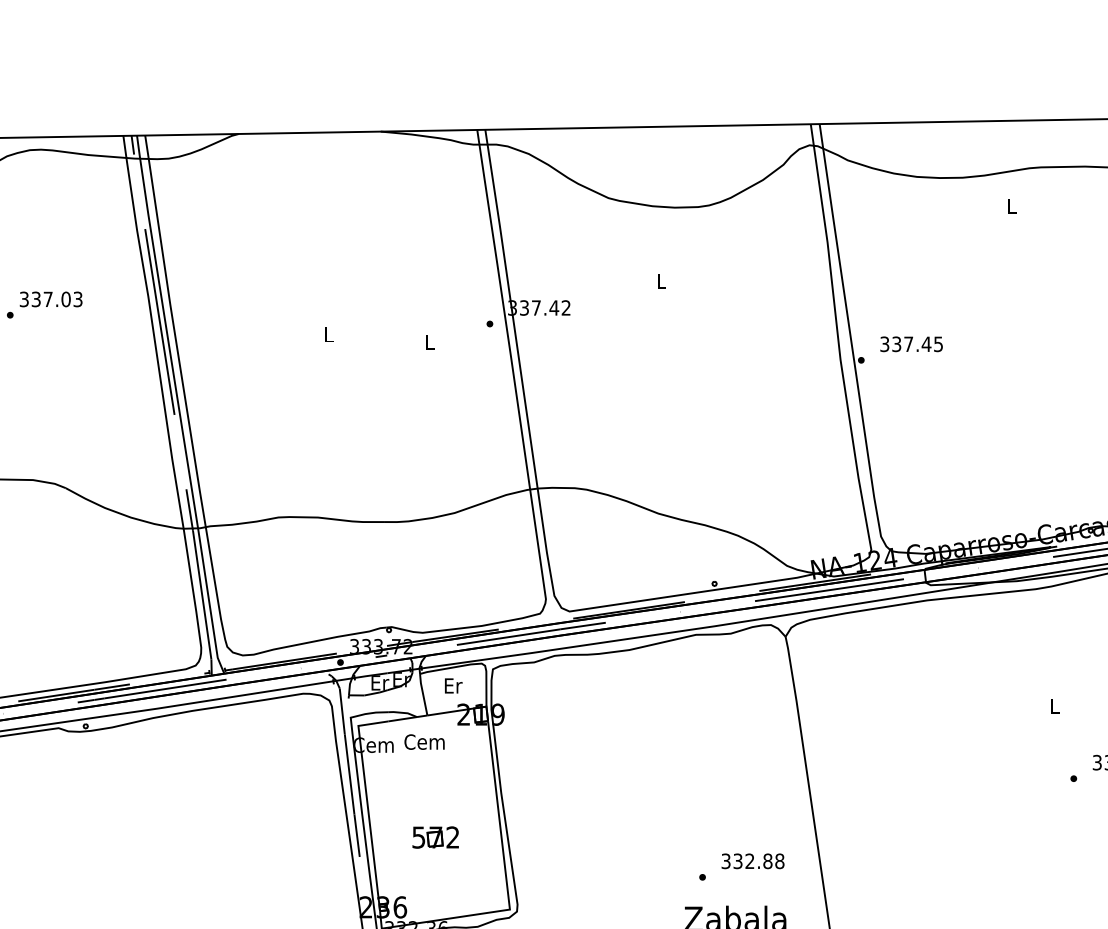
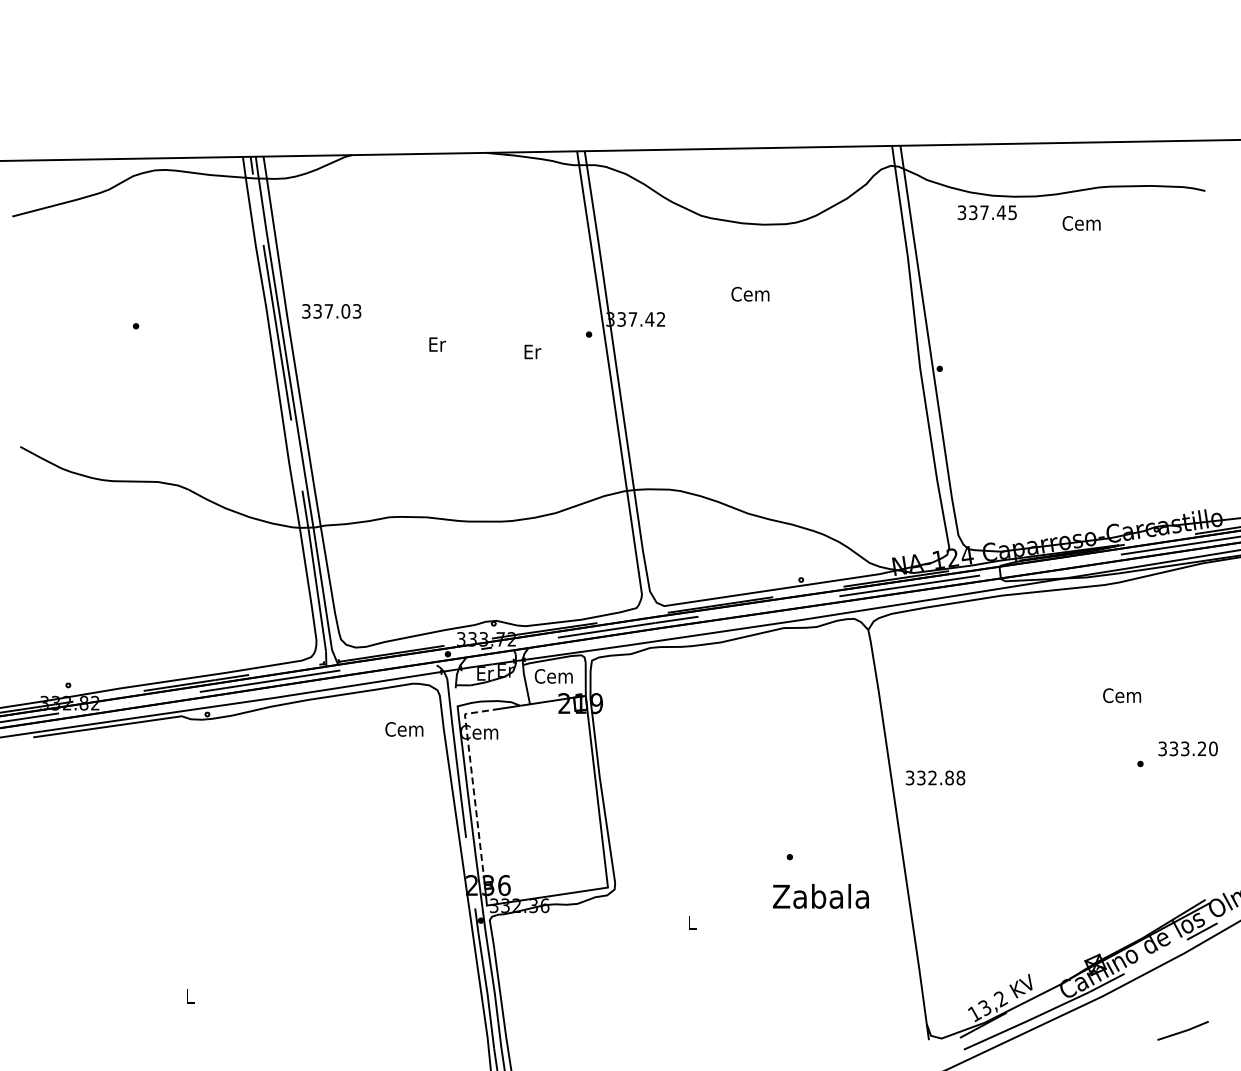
text: (1011, 206) -> (1081, 223), L -> Cem
text: (660, 280) -> (750, 293), L -> Cem
text: (50, 299) -> (331, 311), moved
text: (329, 334) -> (437, 344), L -> Er
text: (430, 341) -> (532, 351), L -> Er
text: (910, 344) -> (986, 212), moved
text: (452, 686) -> (553, 676), Er -> Cem
text: (1054, 706) -> (1122, 695), L -> Cem
text: (424, 742) -> (404, 729), moved
line: (366, 799) -> (472, 783), solid -> dashed
part: (435, 837) -> (537, 819), removed
text: (752, 860) -> (935, 777), moved

